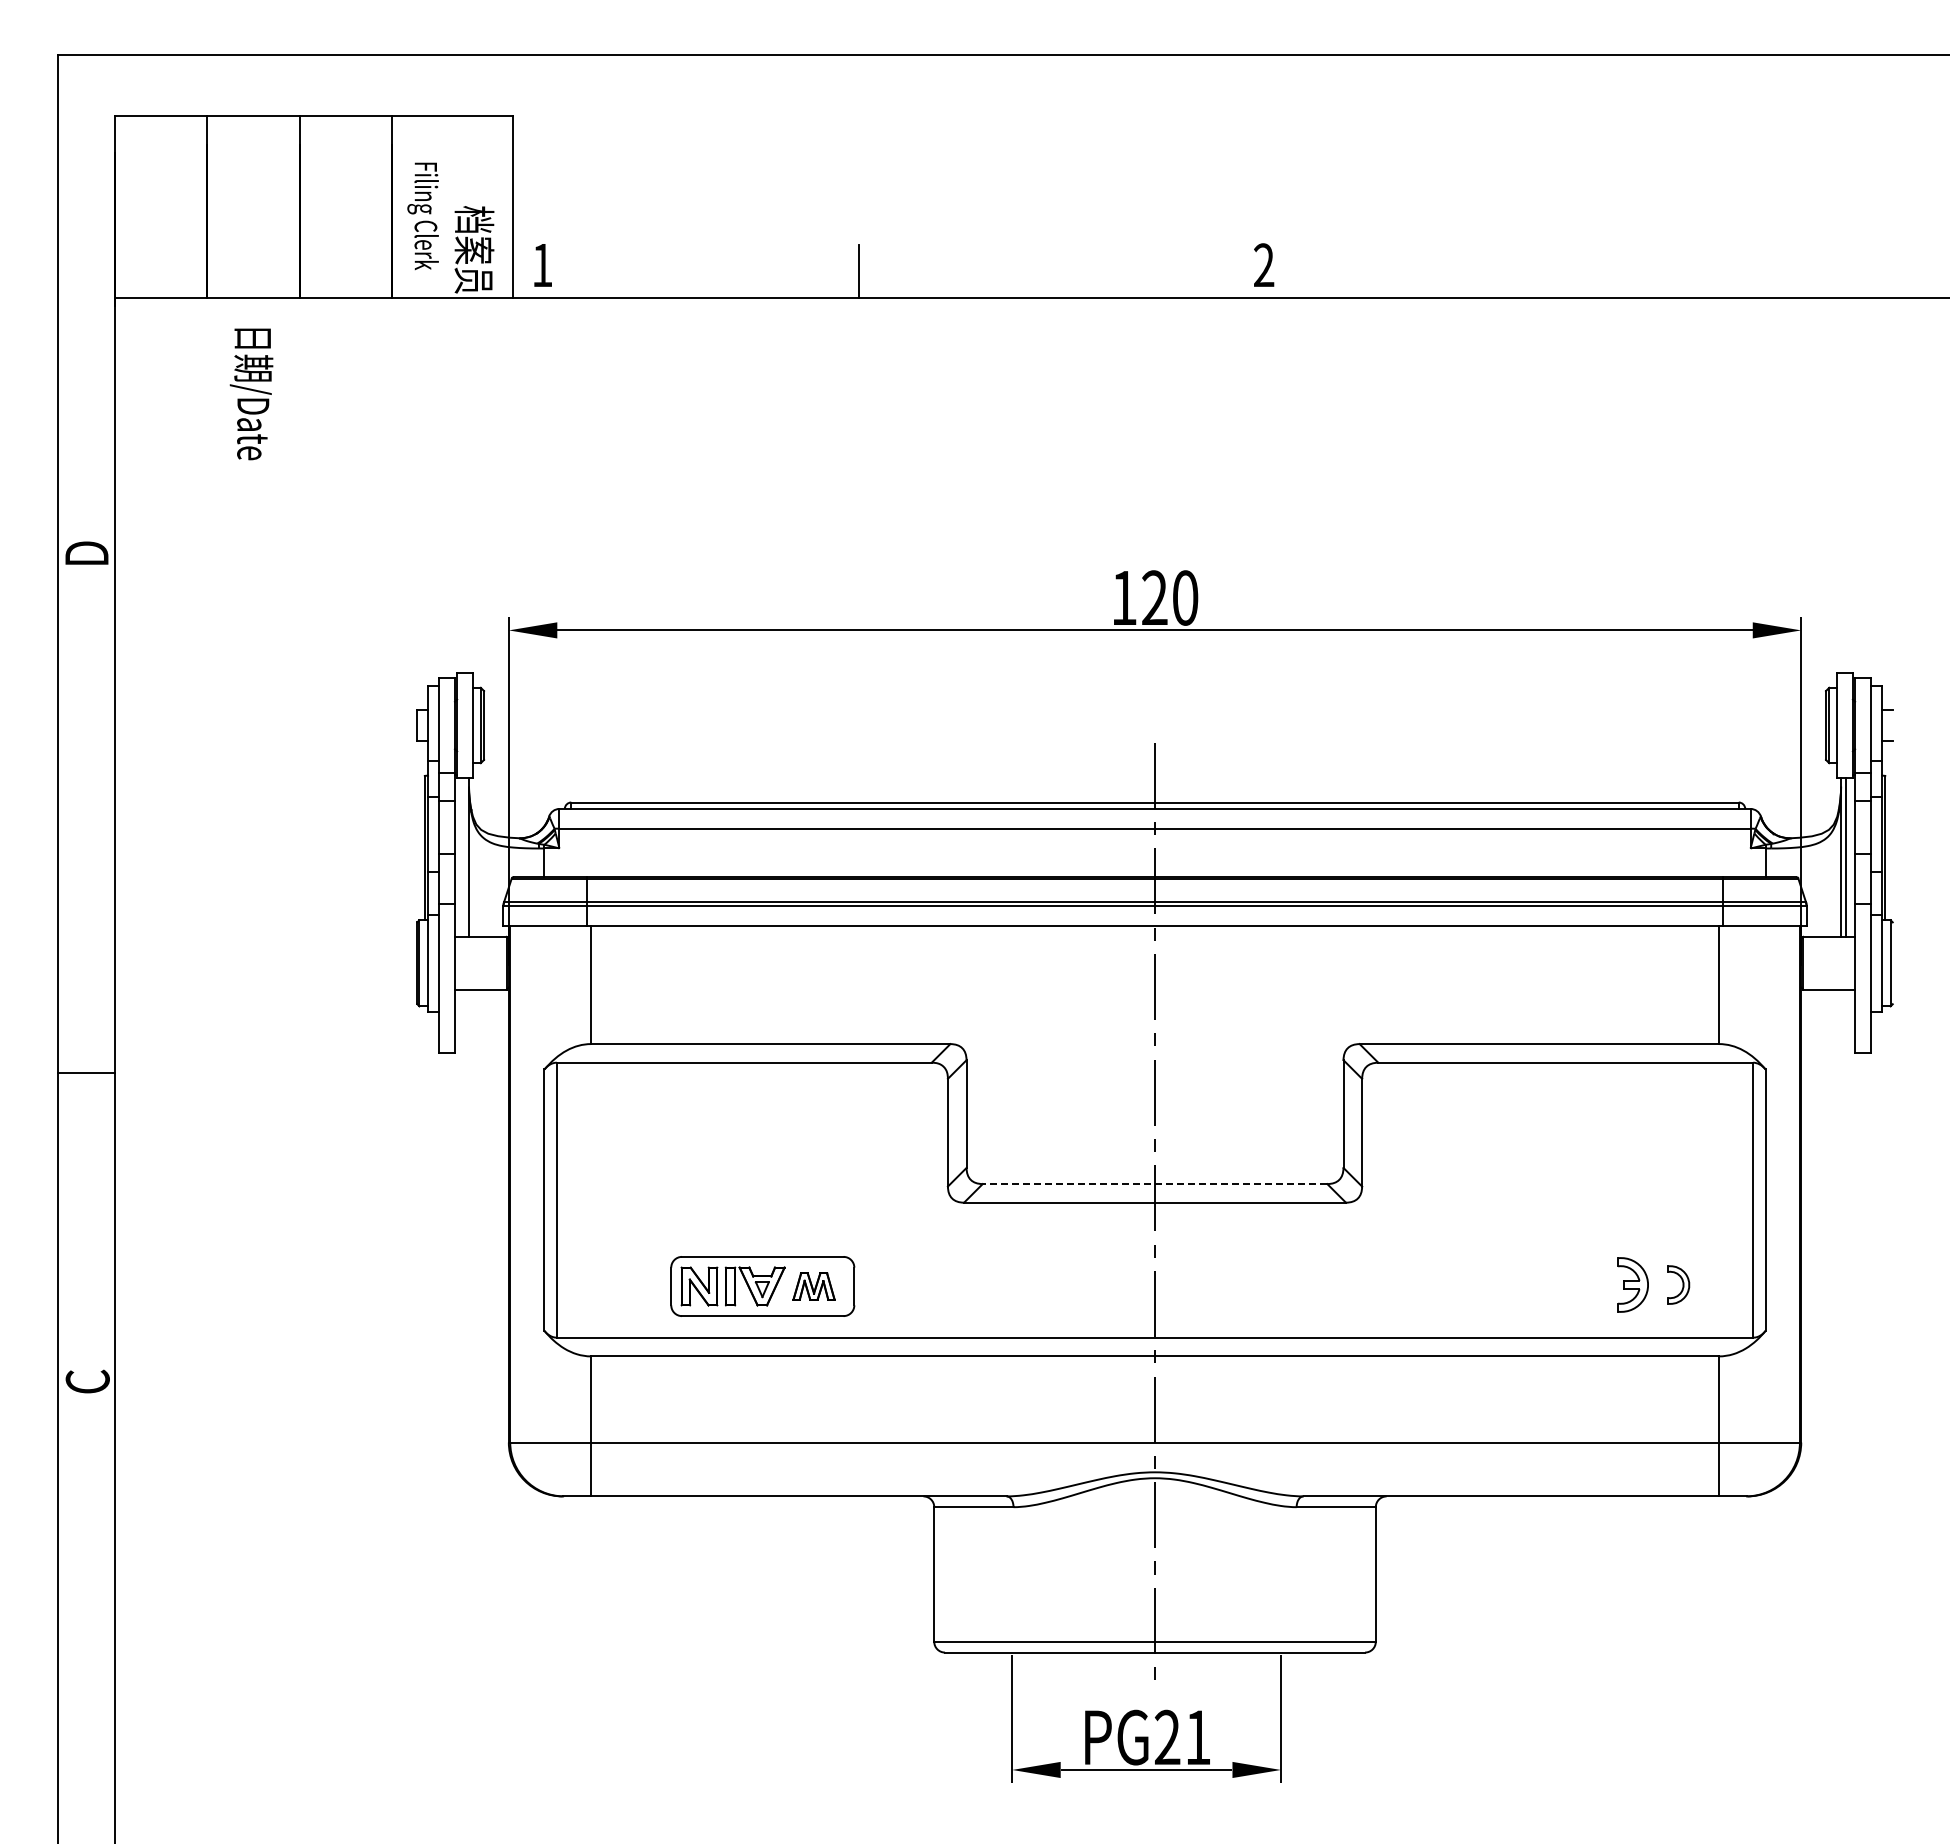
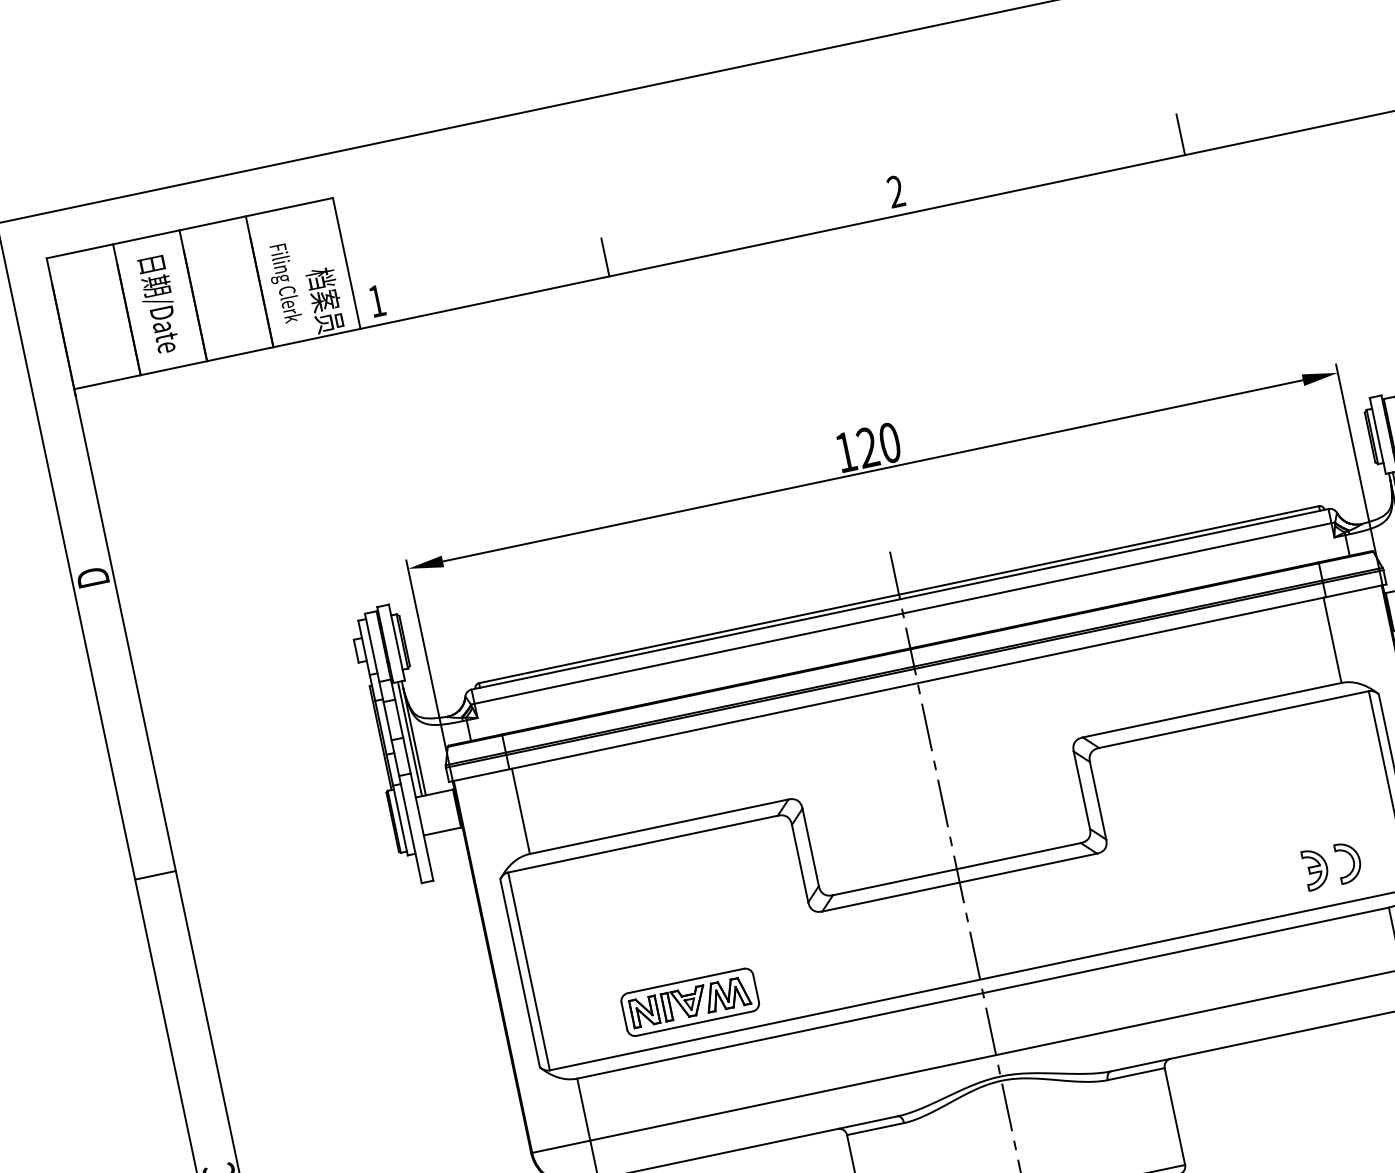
line: (1658, 269) -> (1180, 134), added
text: (251, 394) -> (159, 305), moved
line: (463, 857) -> (409, 739), added
line: (86, 1072) -> (155, 875), moved
line: (1154, 1184) -> (956, 869), dashed -> solid
part: (1678, 1284) -> (1348, 862), size x1.43
part: (813, 1286) -> (726, 994), size x1.43

